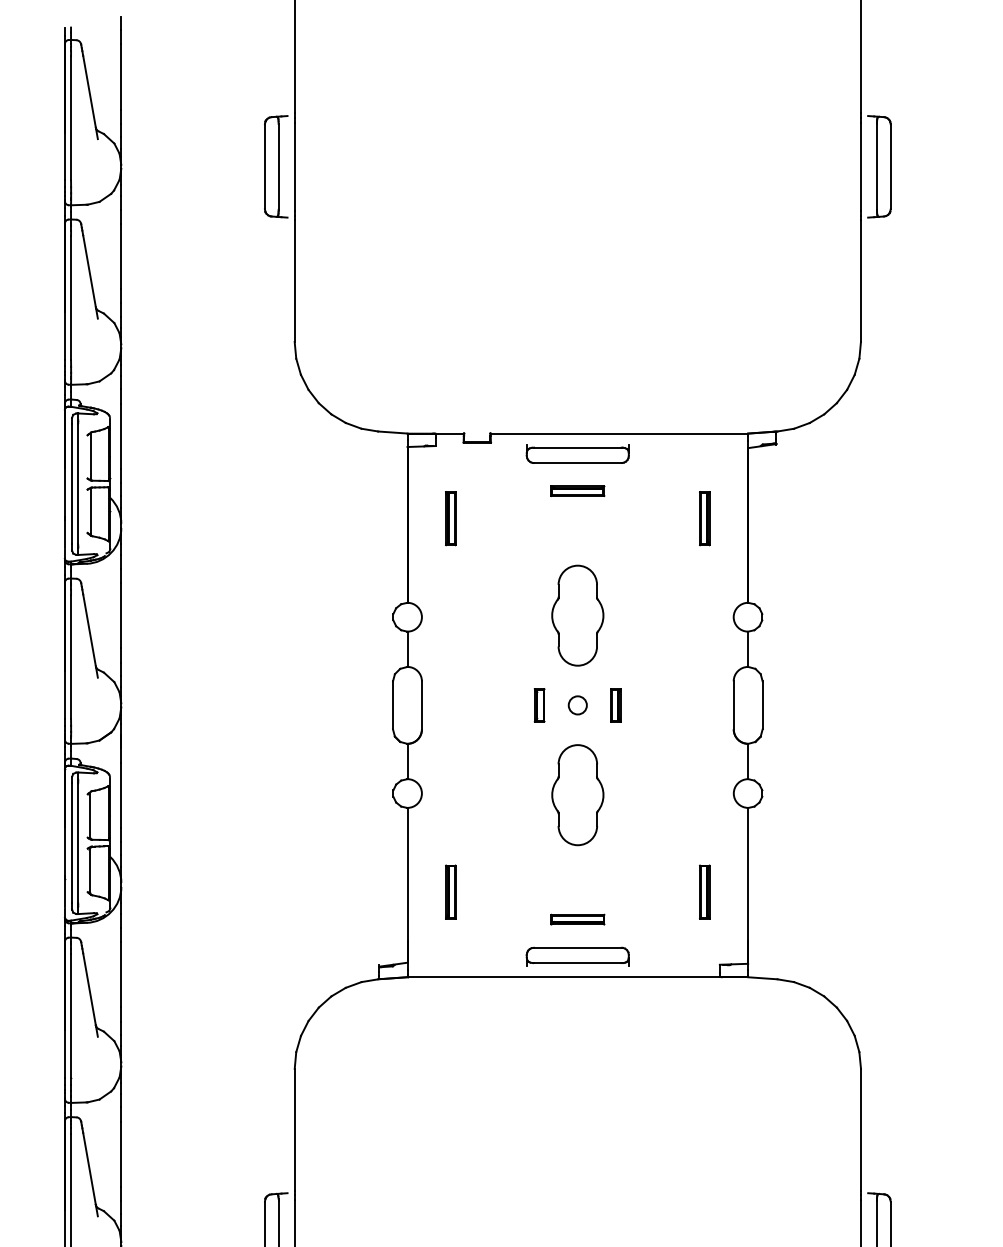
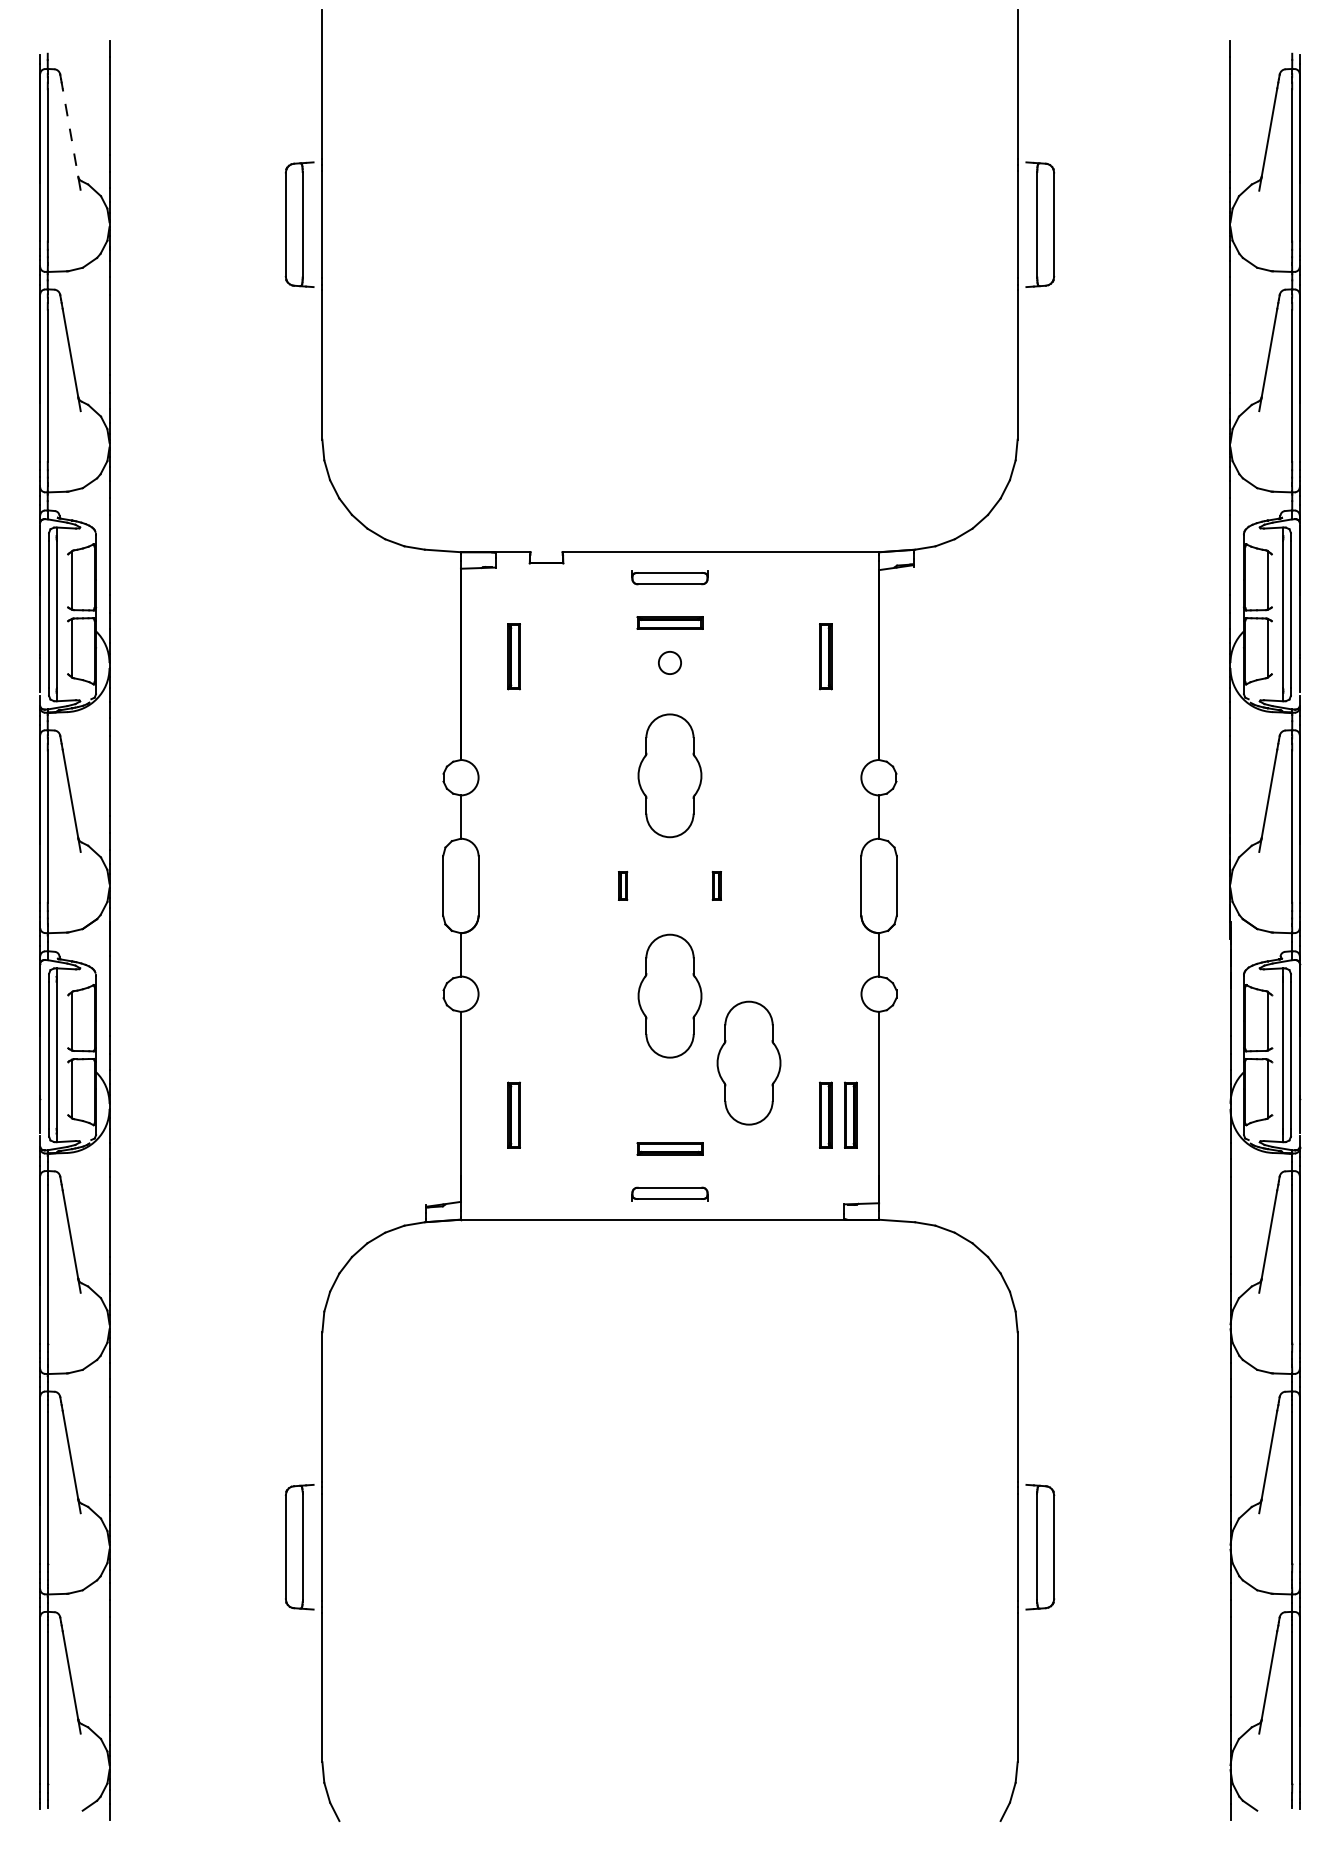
line: (90, 97) -> (71, 139), solid -> dashed
part: (577, 454) -> (669, 577), size x0.6
part: (539, 705) -> (622, 885), size x0.7
circle: (577, 705) -> (669, 662), moved
part: (615, 705) -> (716, 885), size x0.7
part: (641, 849) -> (748, 1062), added
part: (724, 891) -> (850, 1114), added
part: (577, 955) -> (669, 1193), size x0.6

